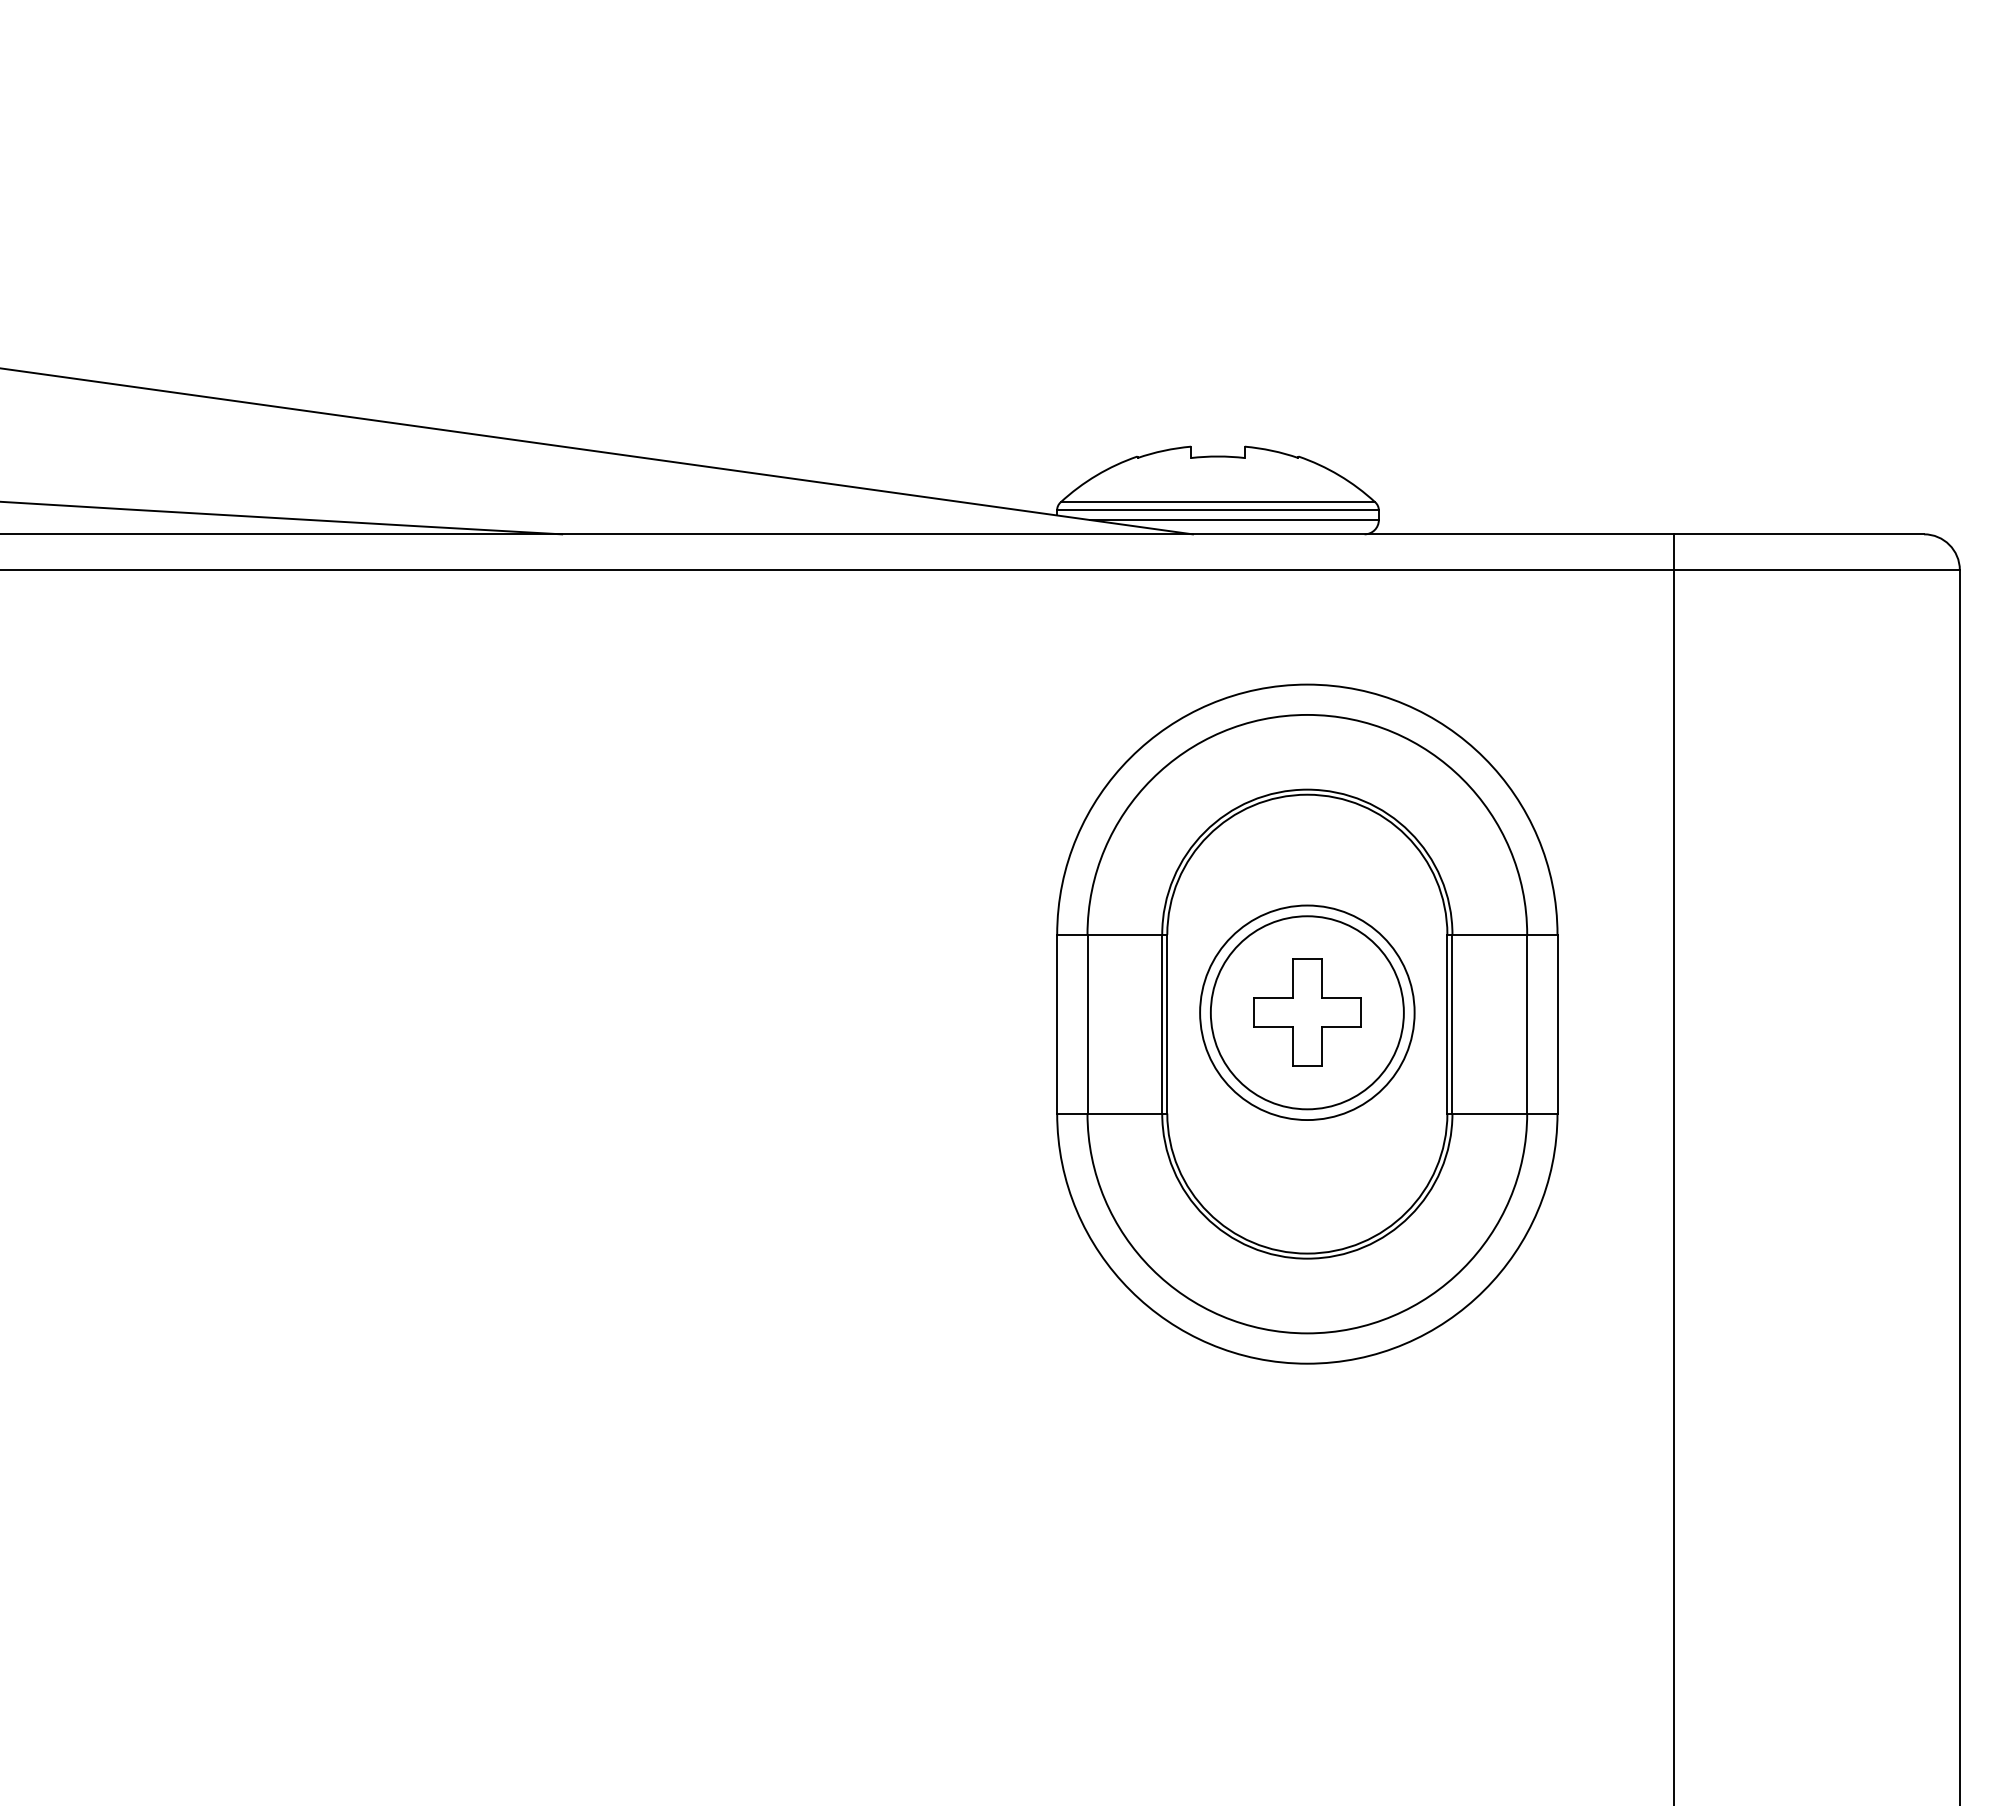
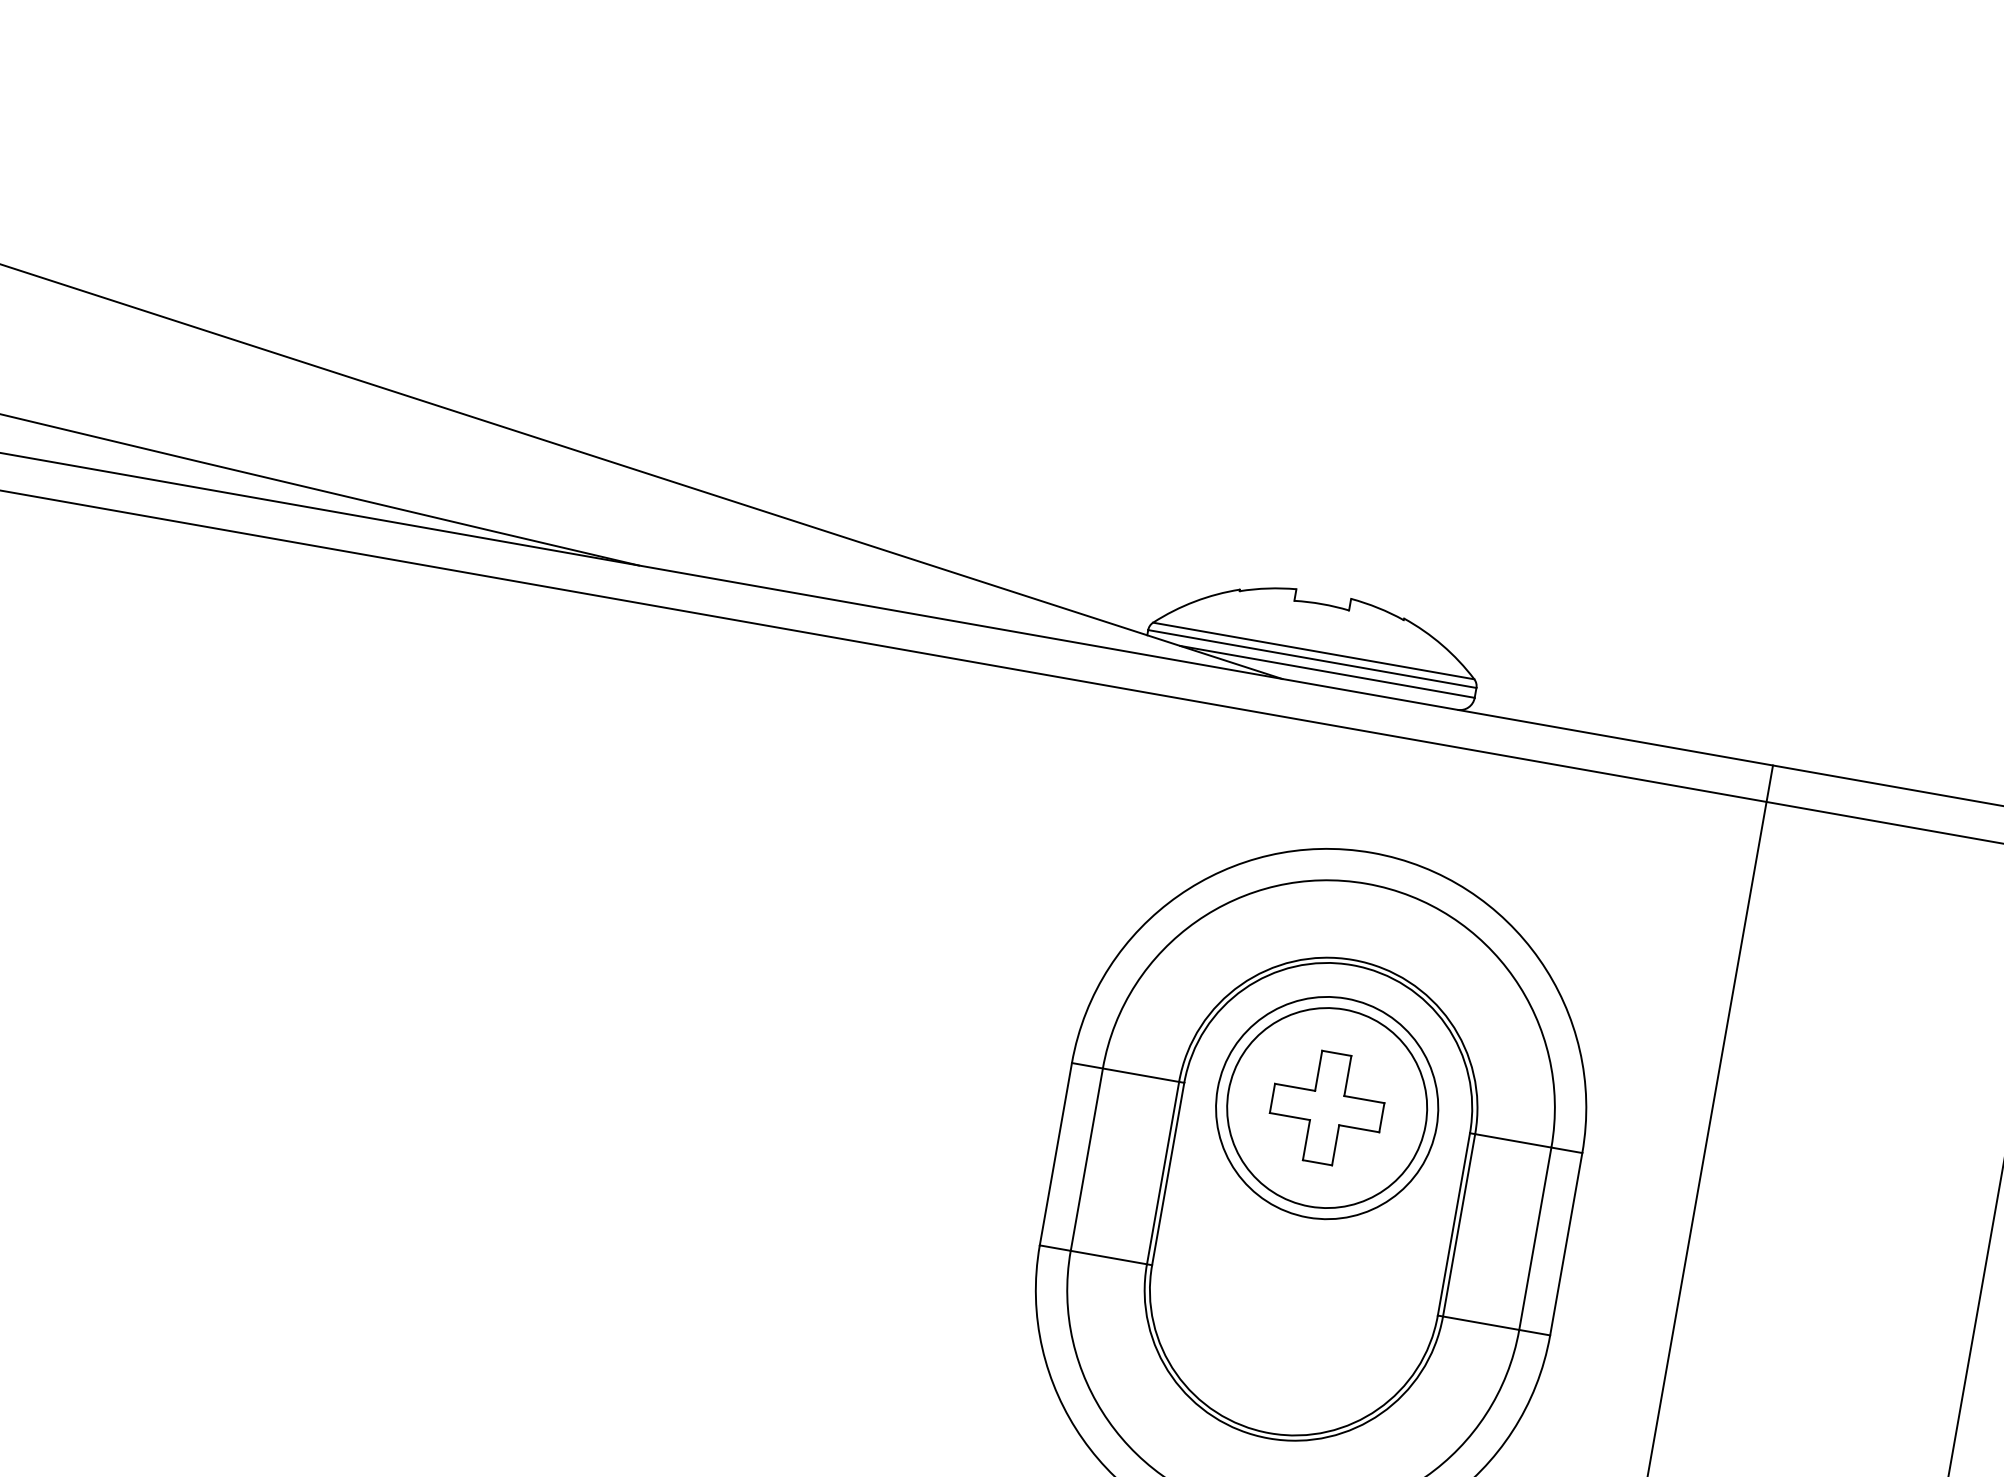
part: (1307, 1012) -> (1327, 1107), moved

